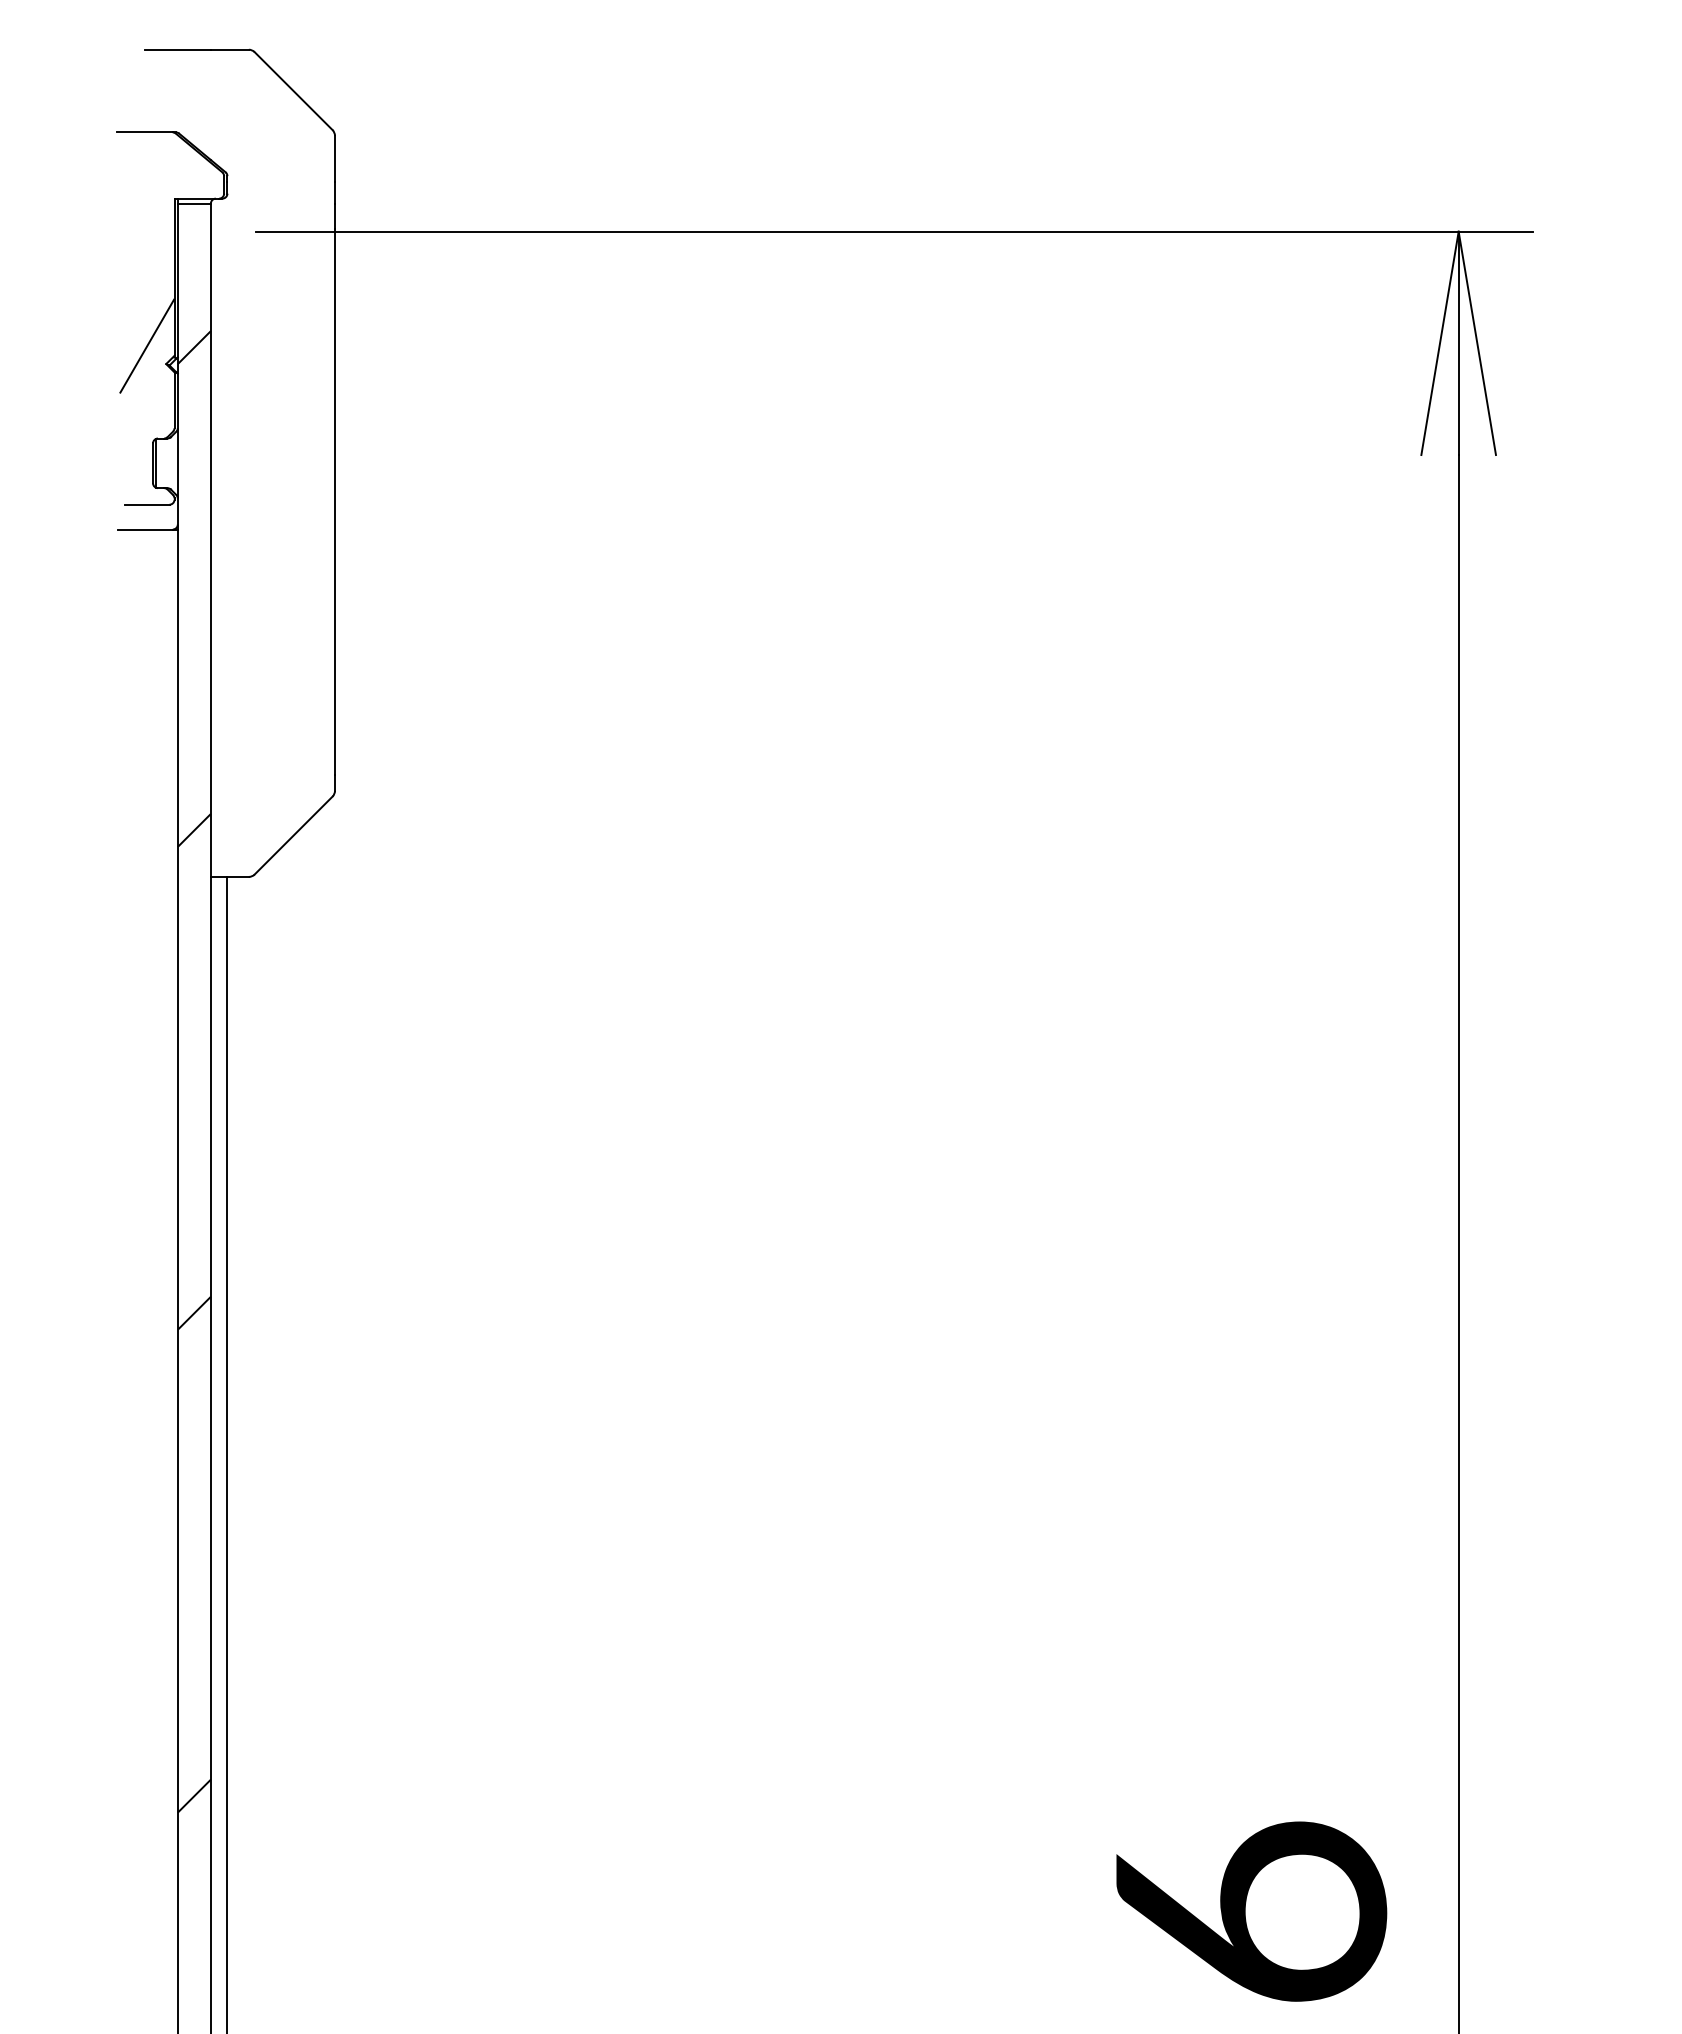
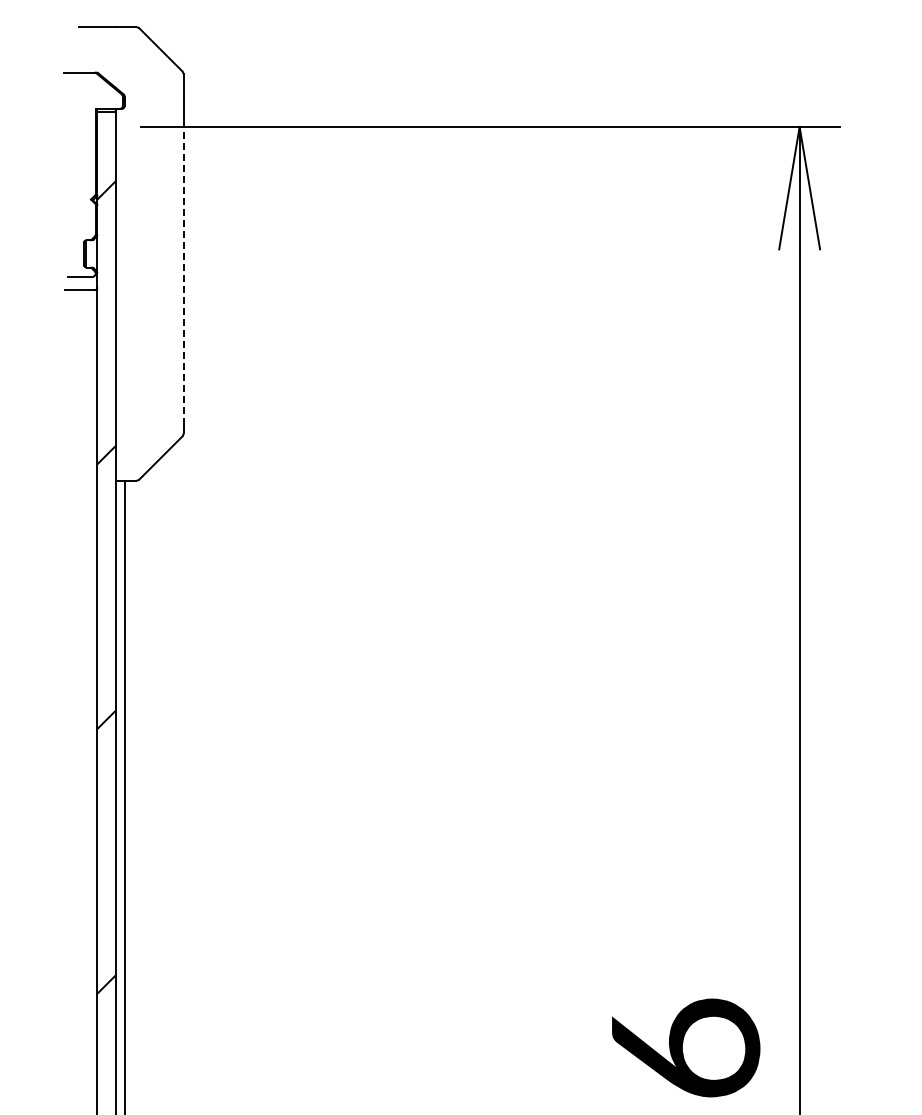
hatch: (146, 345) -> (80, 189), removed
line: (334, 500) -> (183, 274), solid -> dashed

